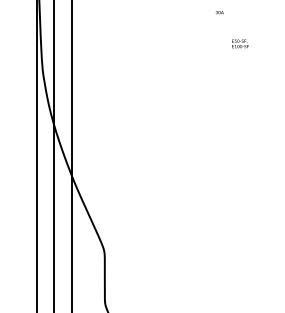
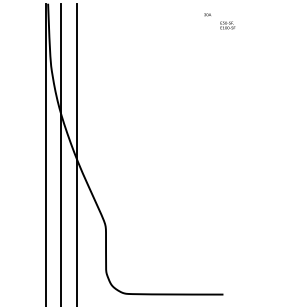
text: (239, 43) -> (227, 25), moved

